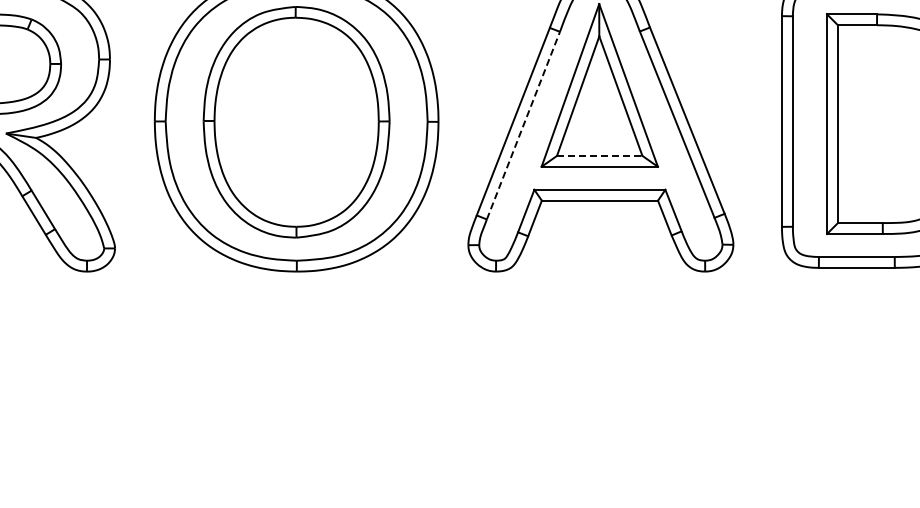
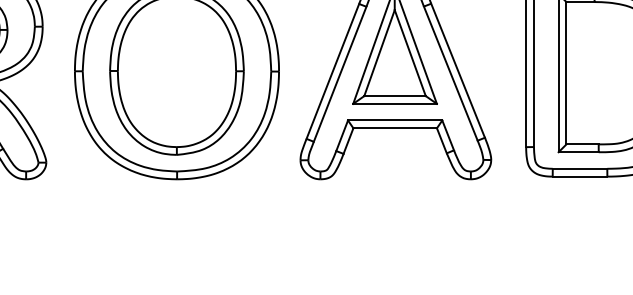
line: (523, 125) -> (340, 74), dashed -> solid
line: (599, 155) -> (394, 95), dashed -> solid

